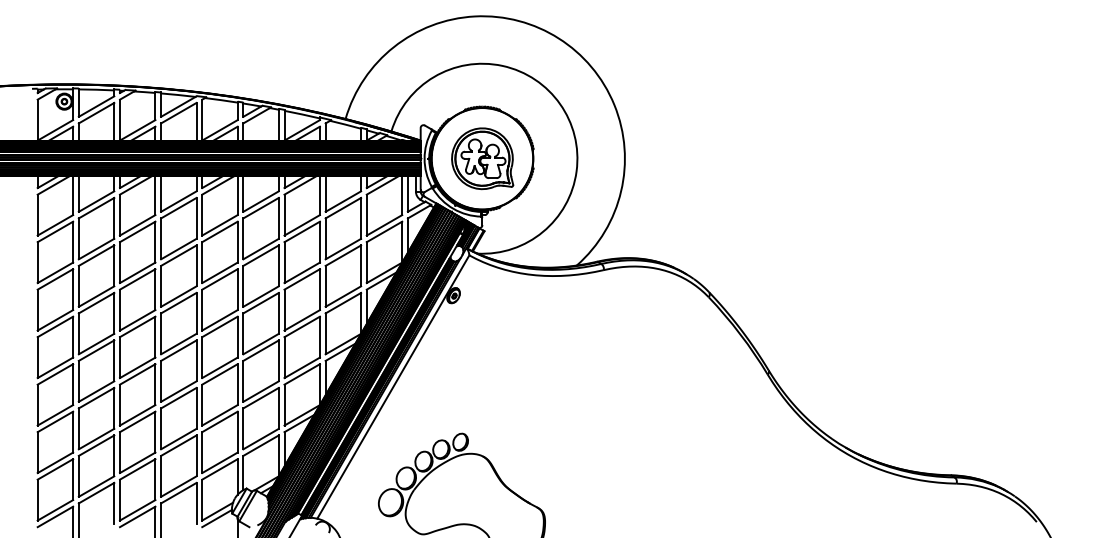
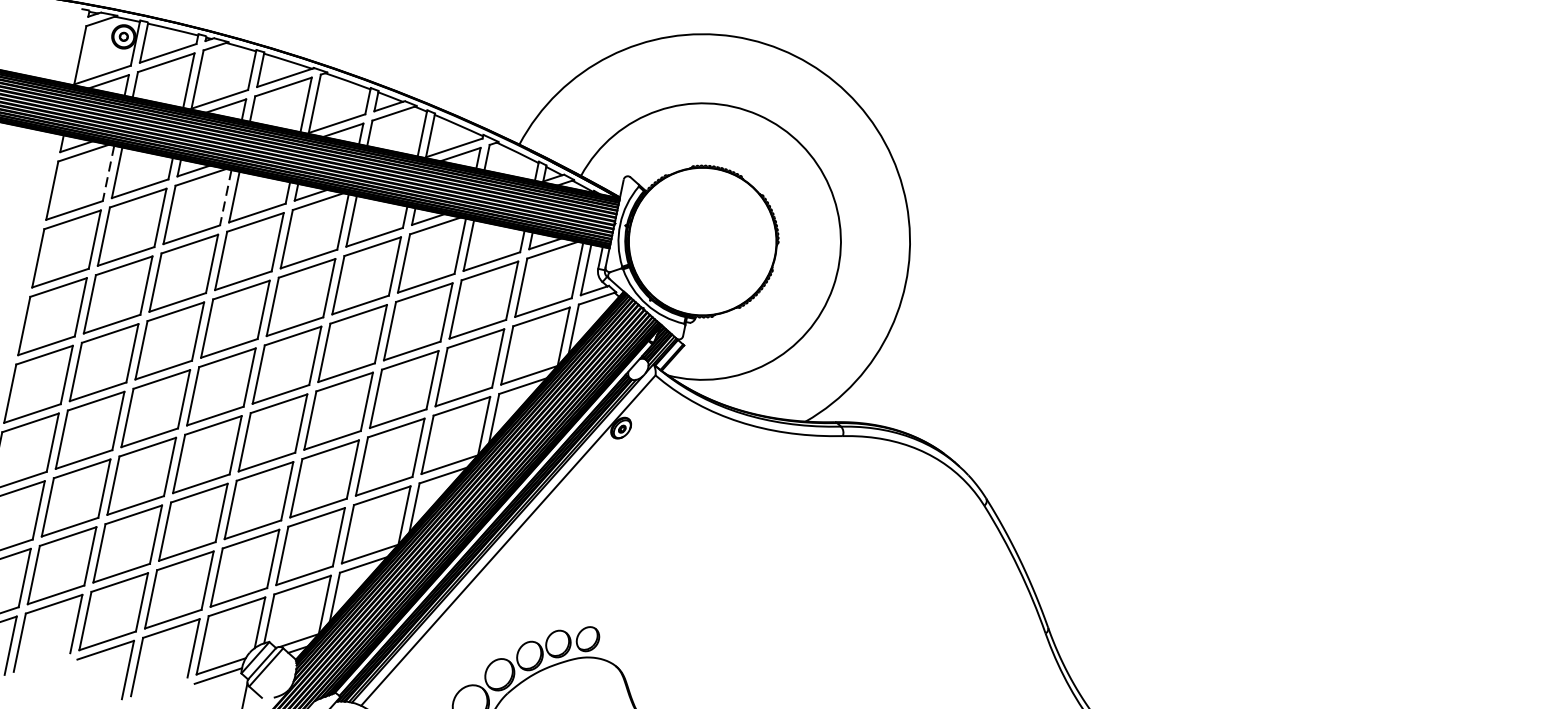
part: (482, 158) -> (702, 241), removed
line: (73, 196) -> (108, 174), solid -> dashed
line: (155, 196) -> (225, 198), solid -> dashed

